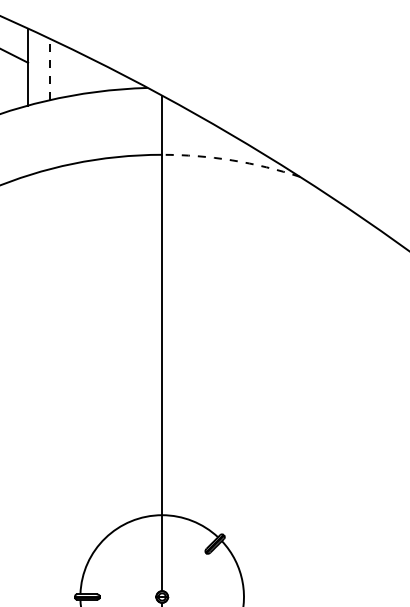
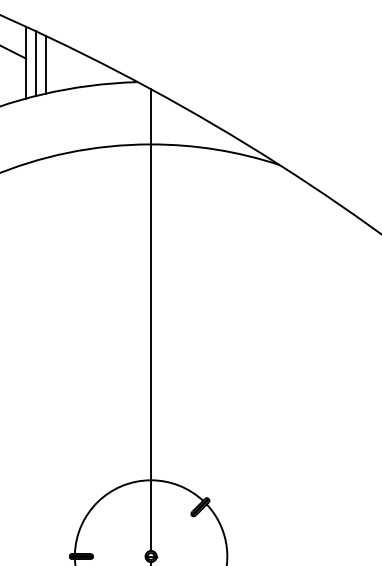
line: (39, 67) -> (36, 63), added
line: (49, 69) -> (46, 64), dashed -> solid
arc: (232, 160) -> (216, 149), dashed -> solid

